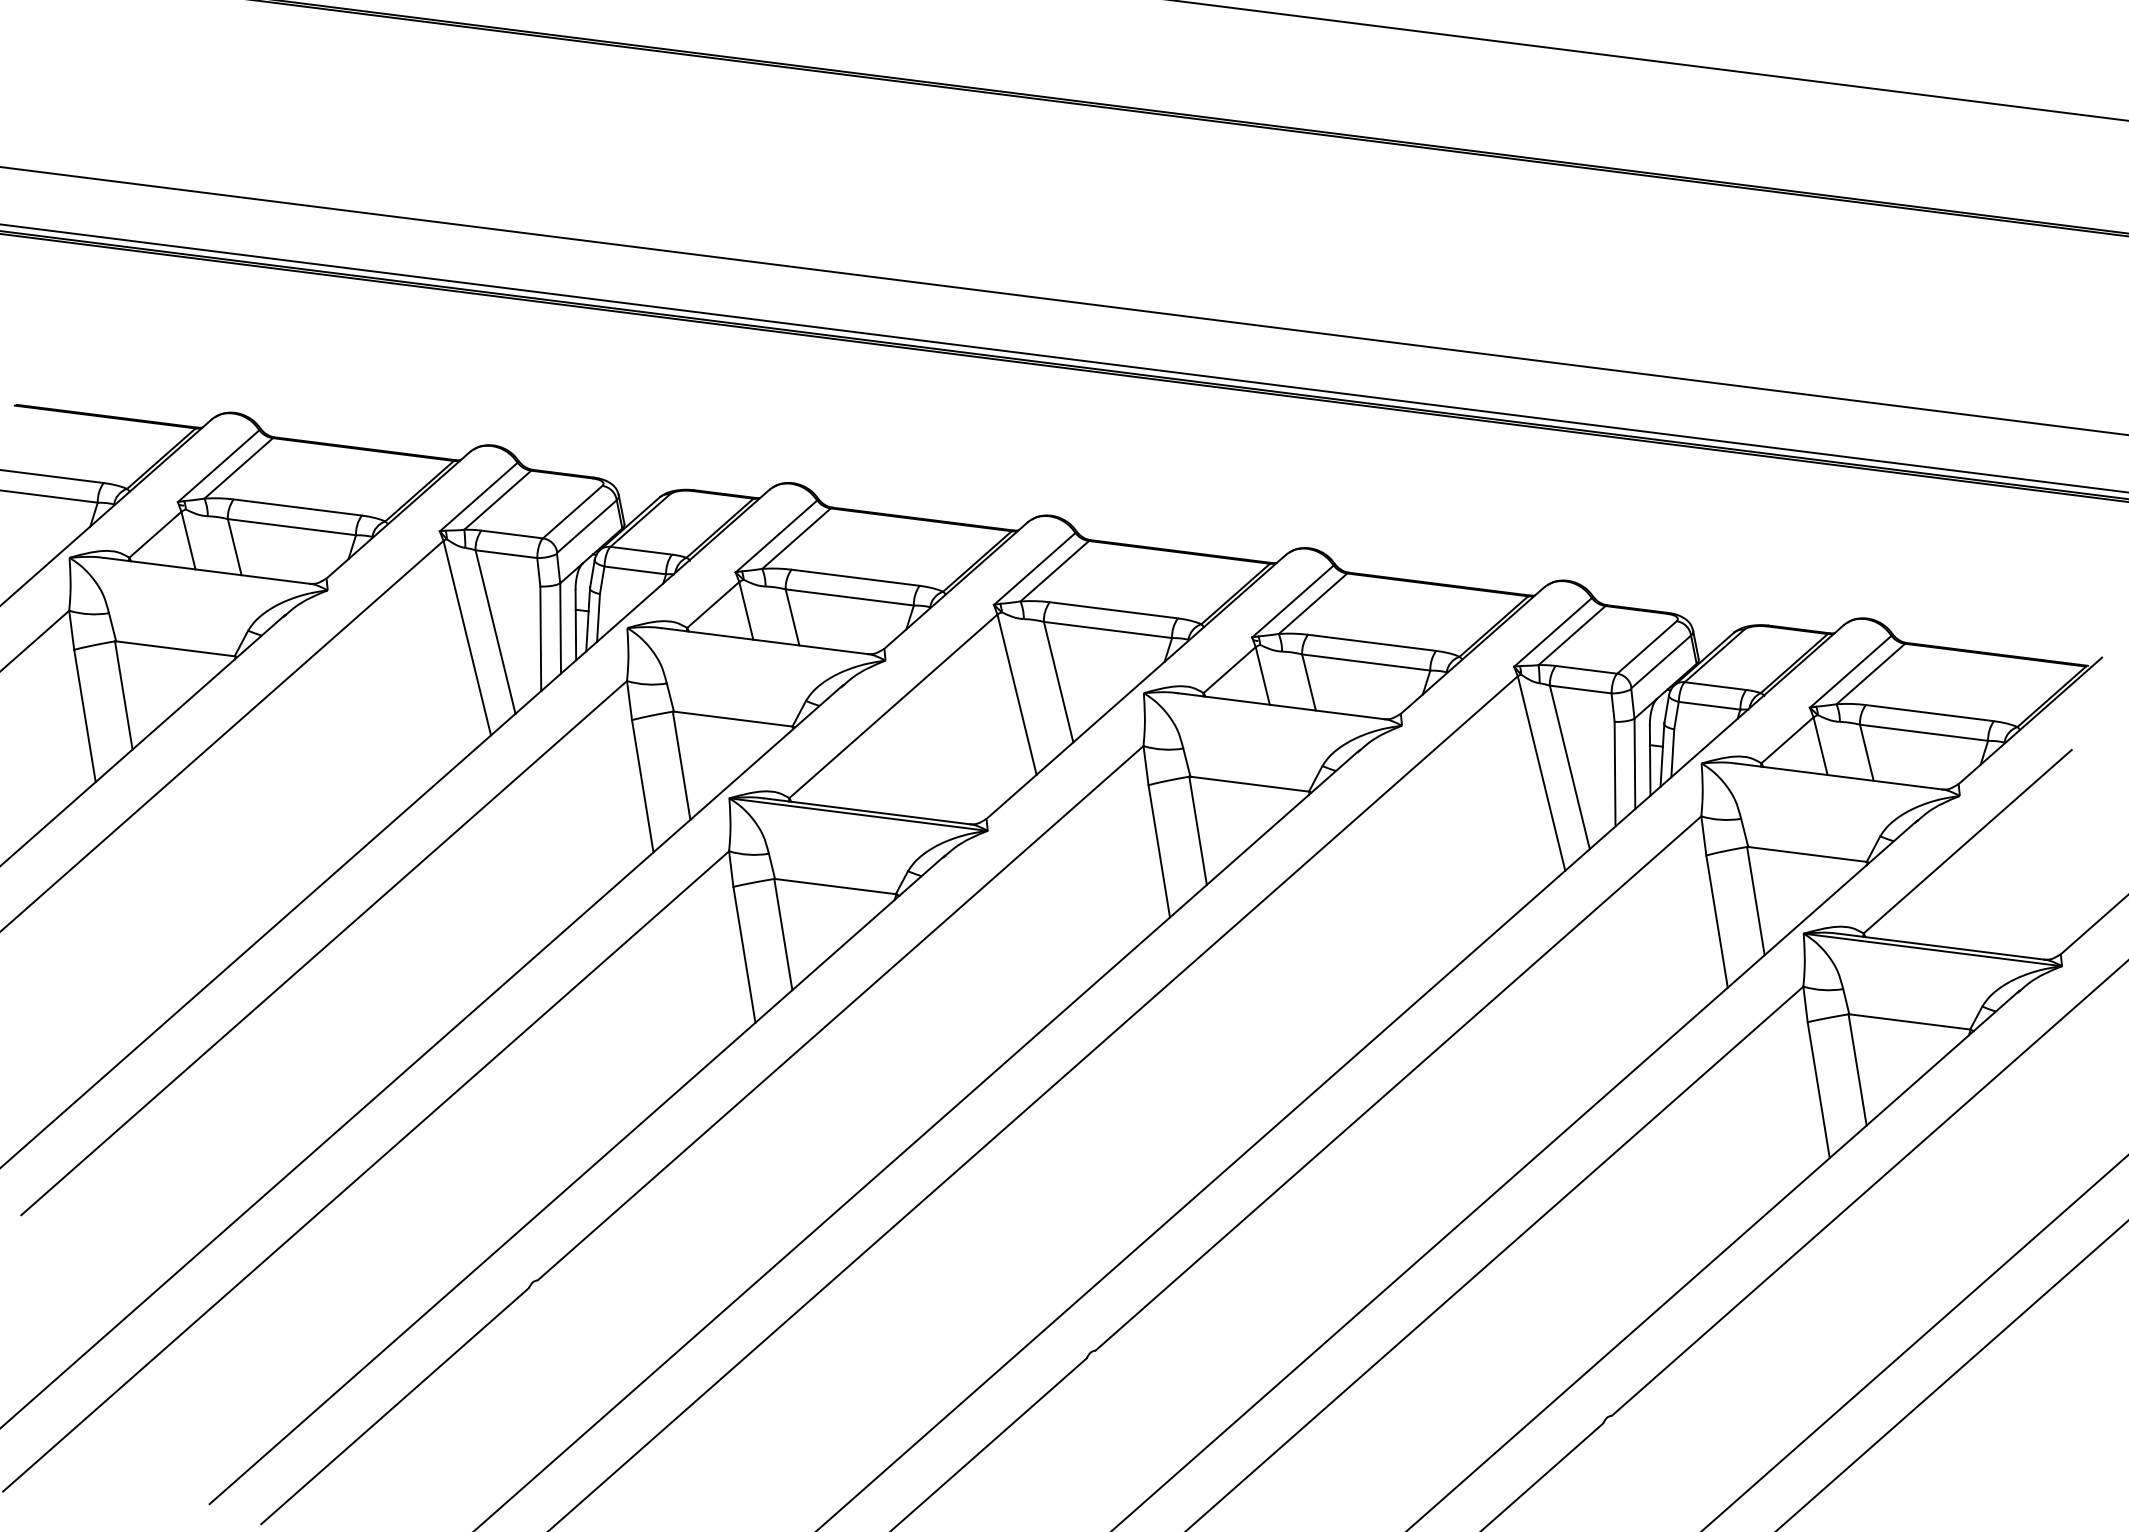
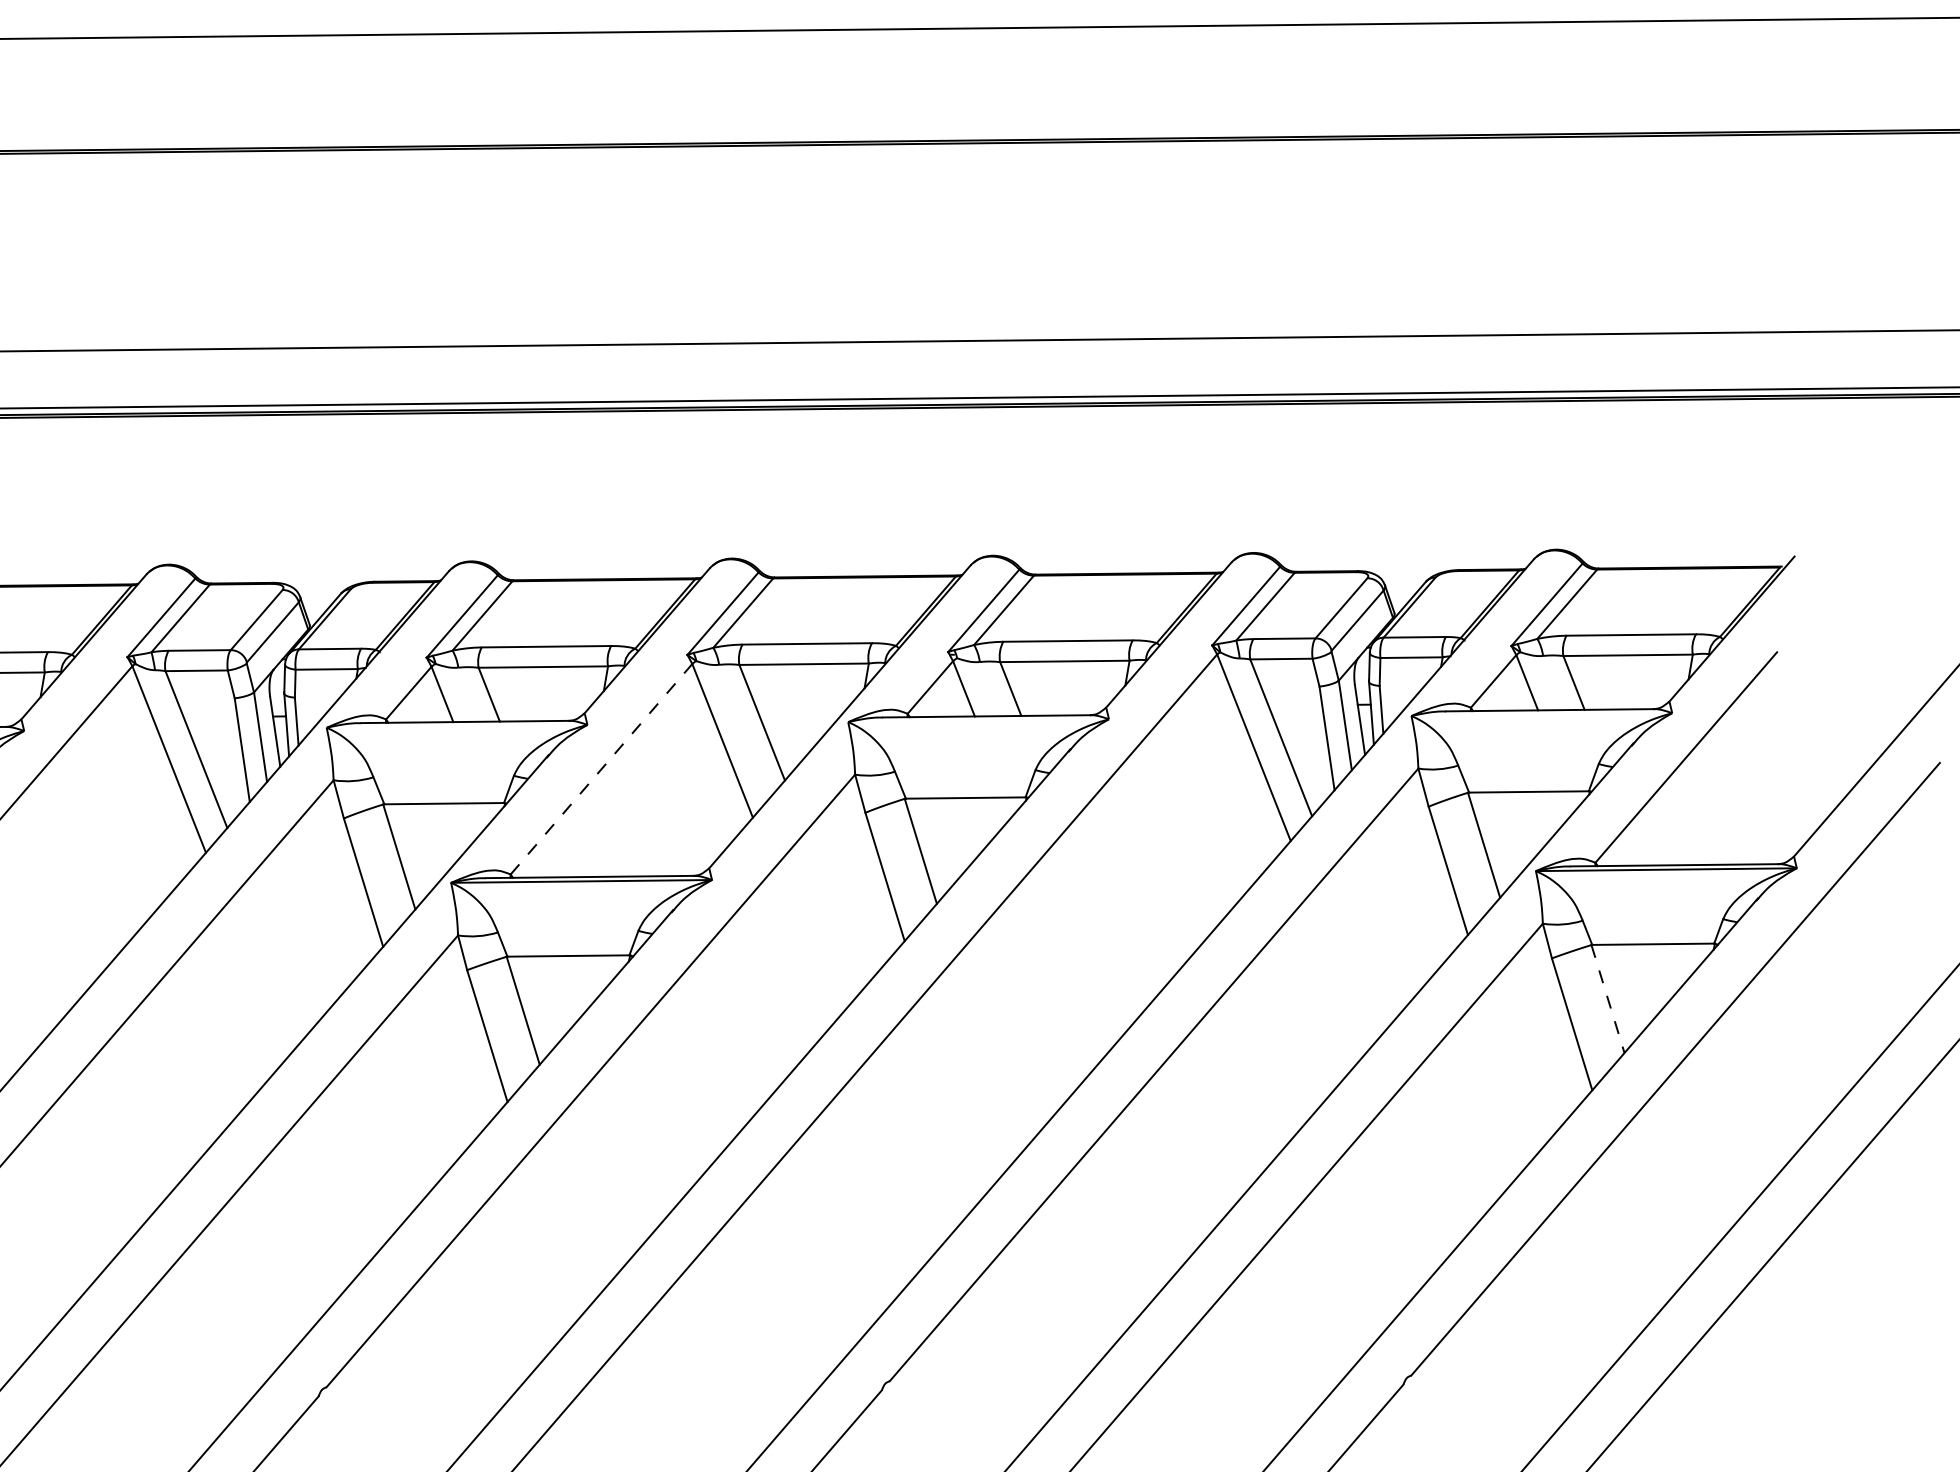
line: (893, 706) -> (601, 769), solid -> dashed
line: (1857, 1070) -> (1607, 999), solid -> dashed

